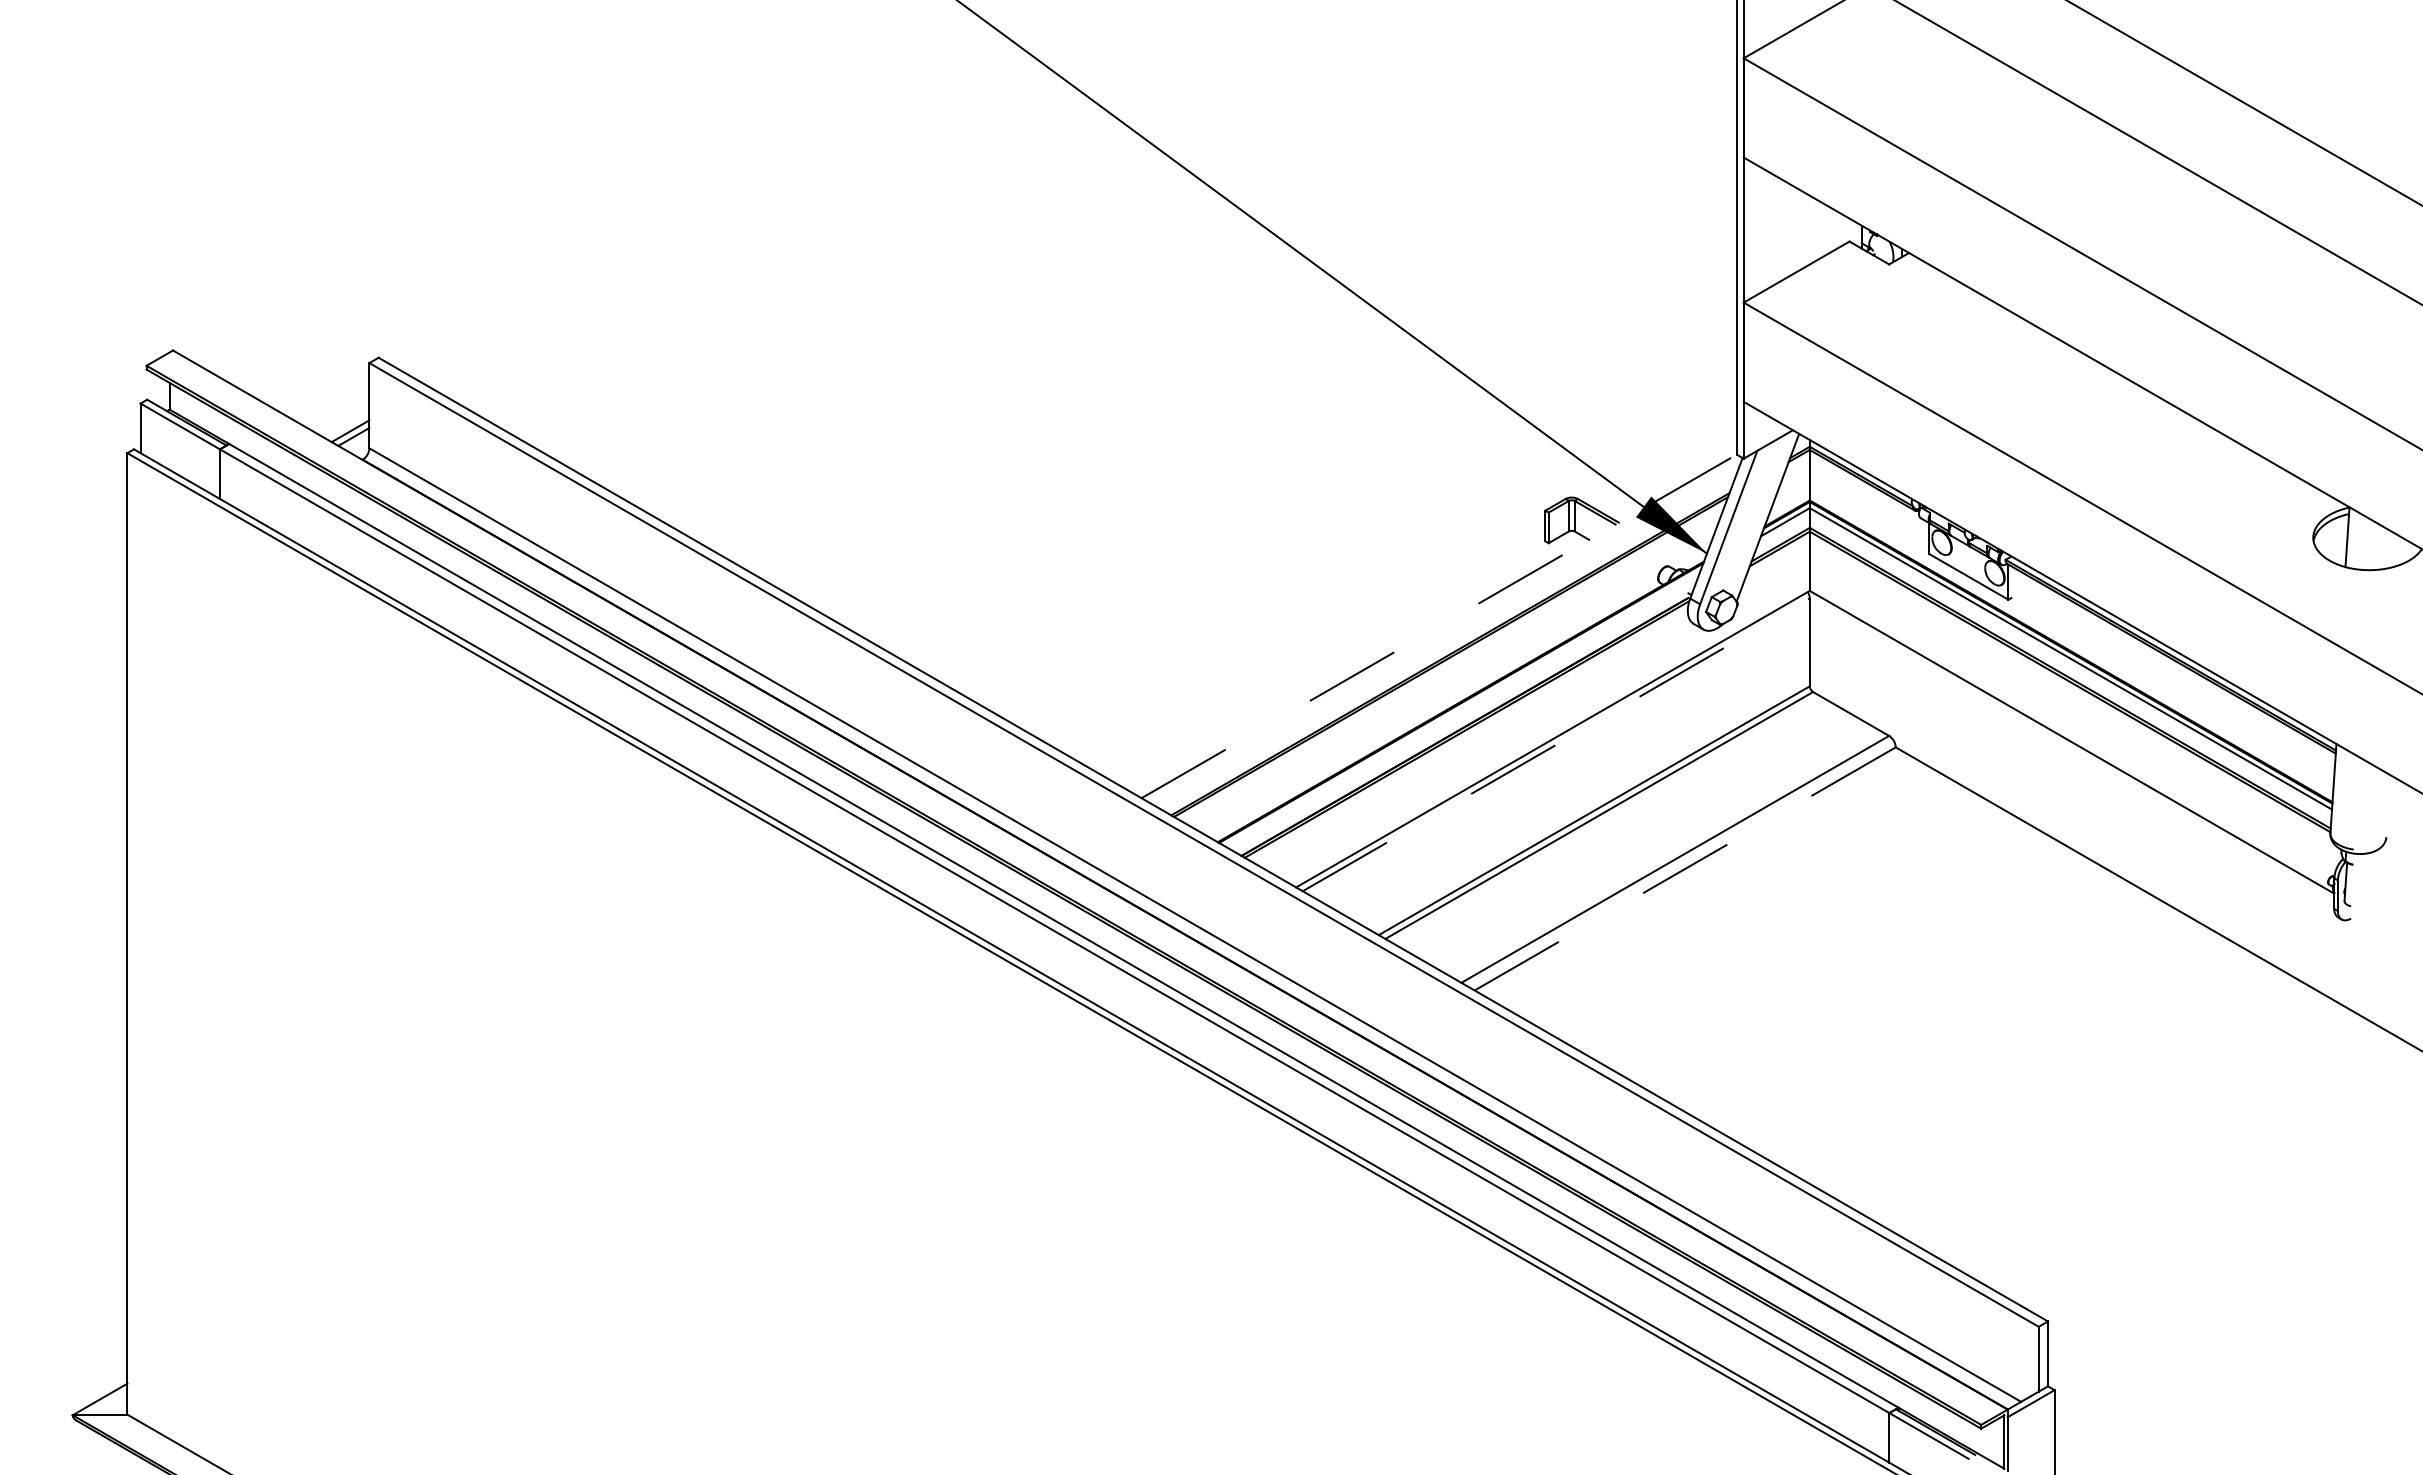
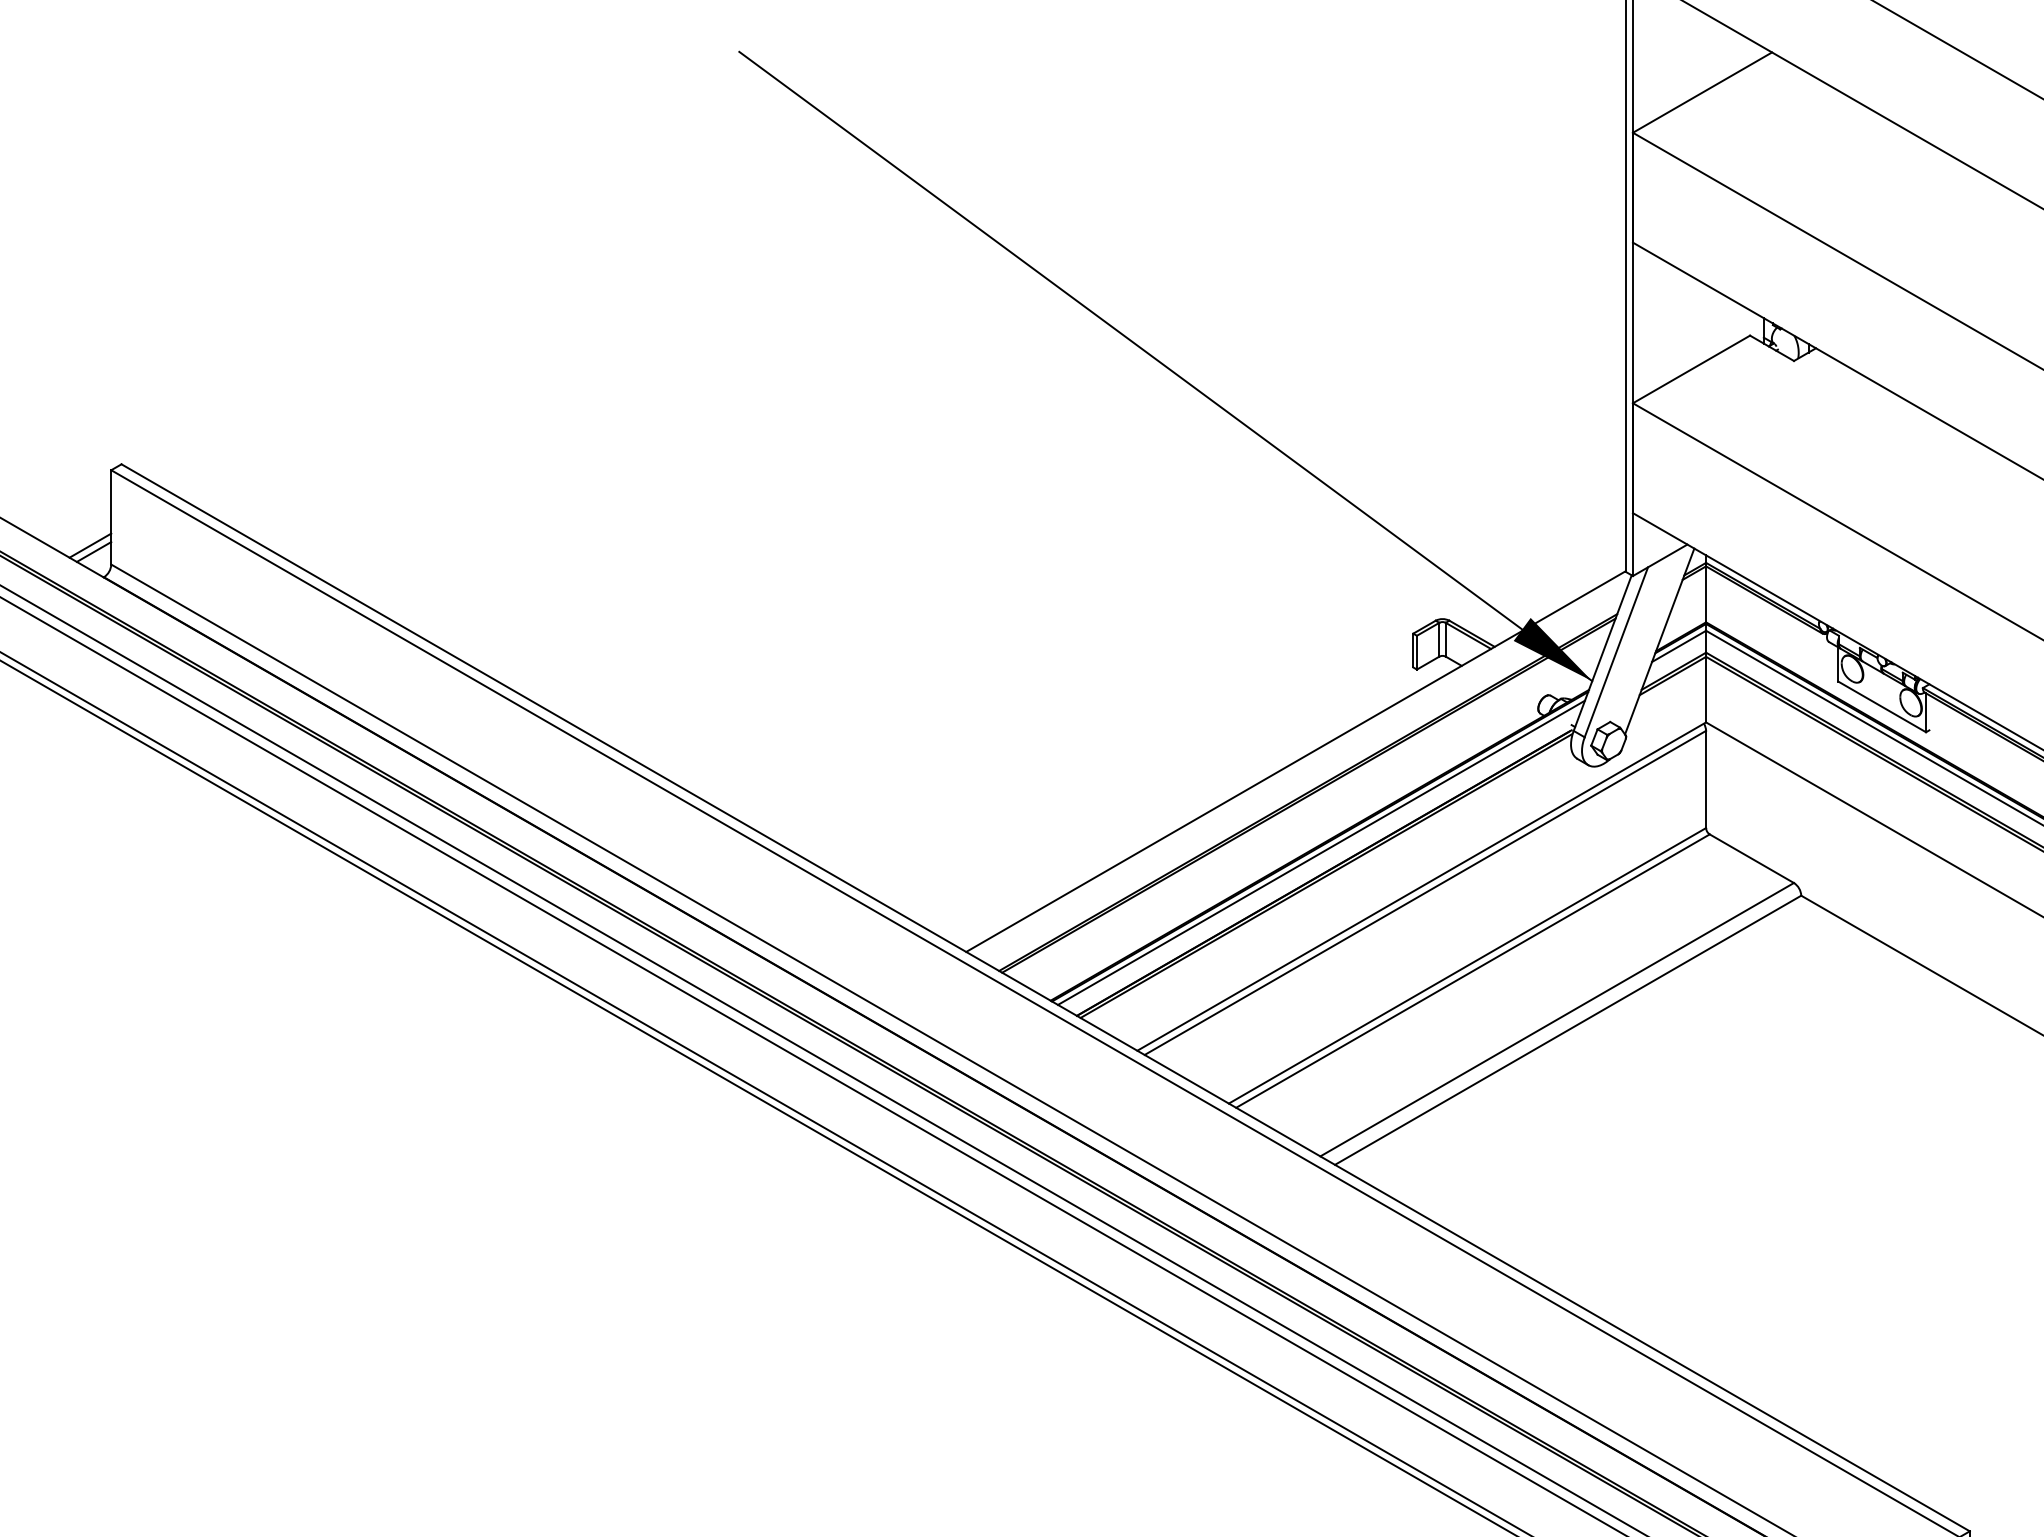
line: (1439, 626) -> (1296, 761), dashed -> solid
line: (1462, 708) -> (1321, 852), added
line: (1556, 744) -> (1425, 892), dashed -> solid
line: (1685, 868) -> (1568, 1029), dashed -> solid

